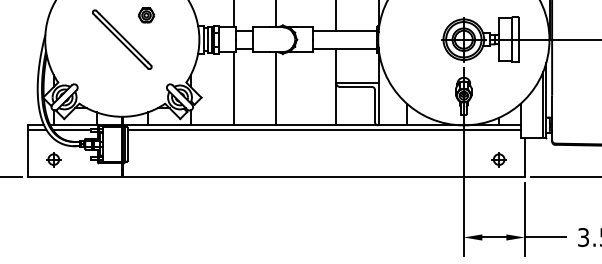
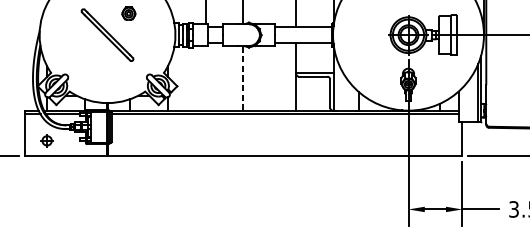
line: (233, 88) -> (205, 78), removed
line: (276, 88) -> (243, 78), solid -> dashed
part: (498, 159) -> (439, 140), removed

